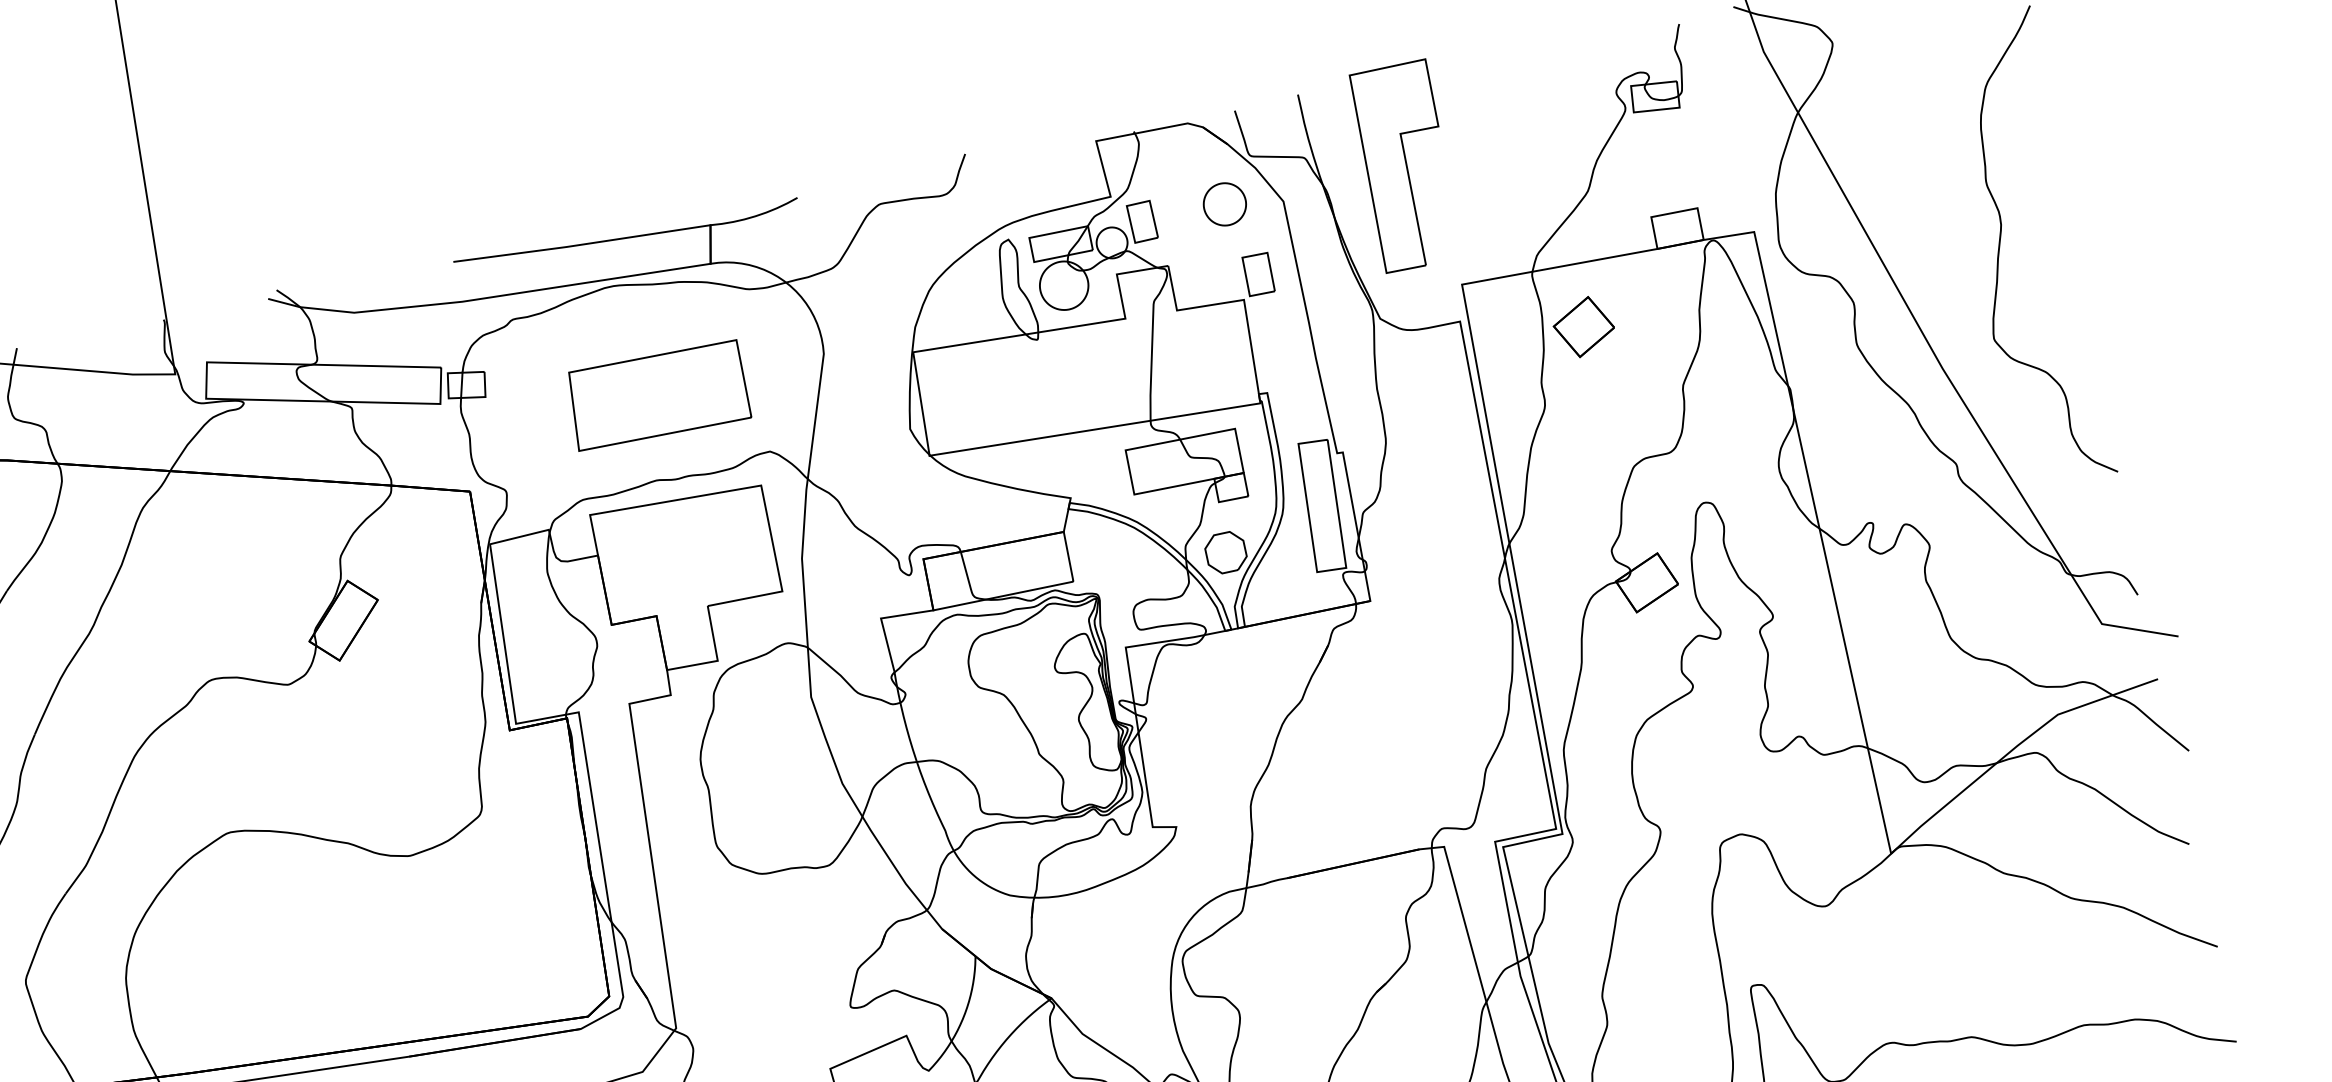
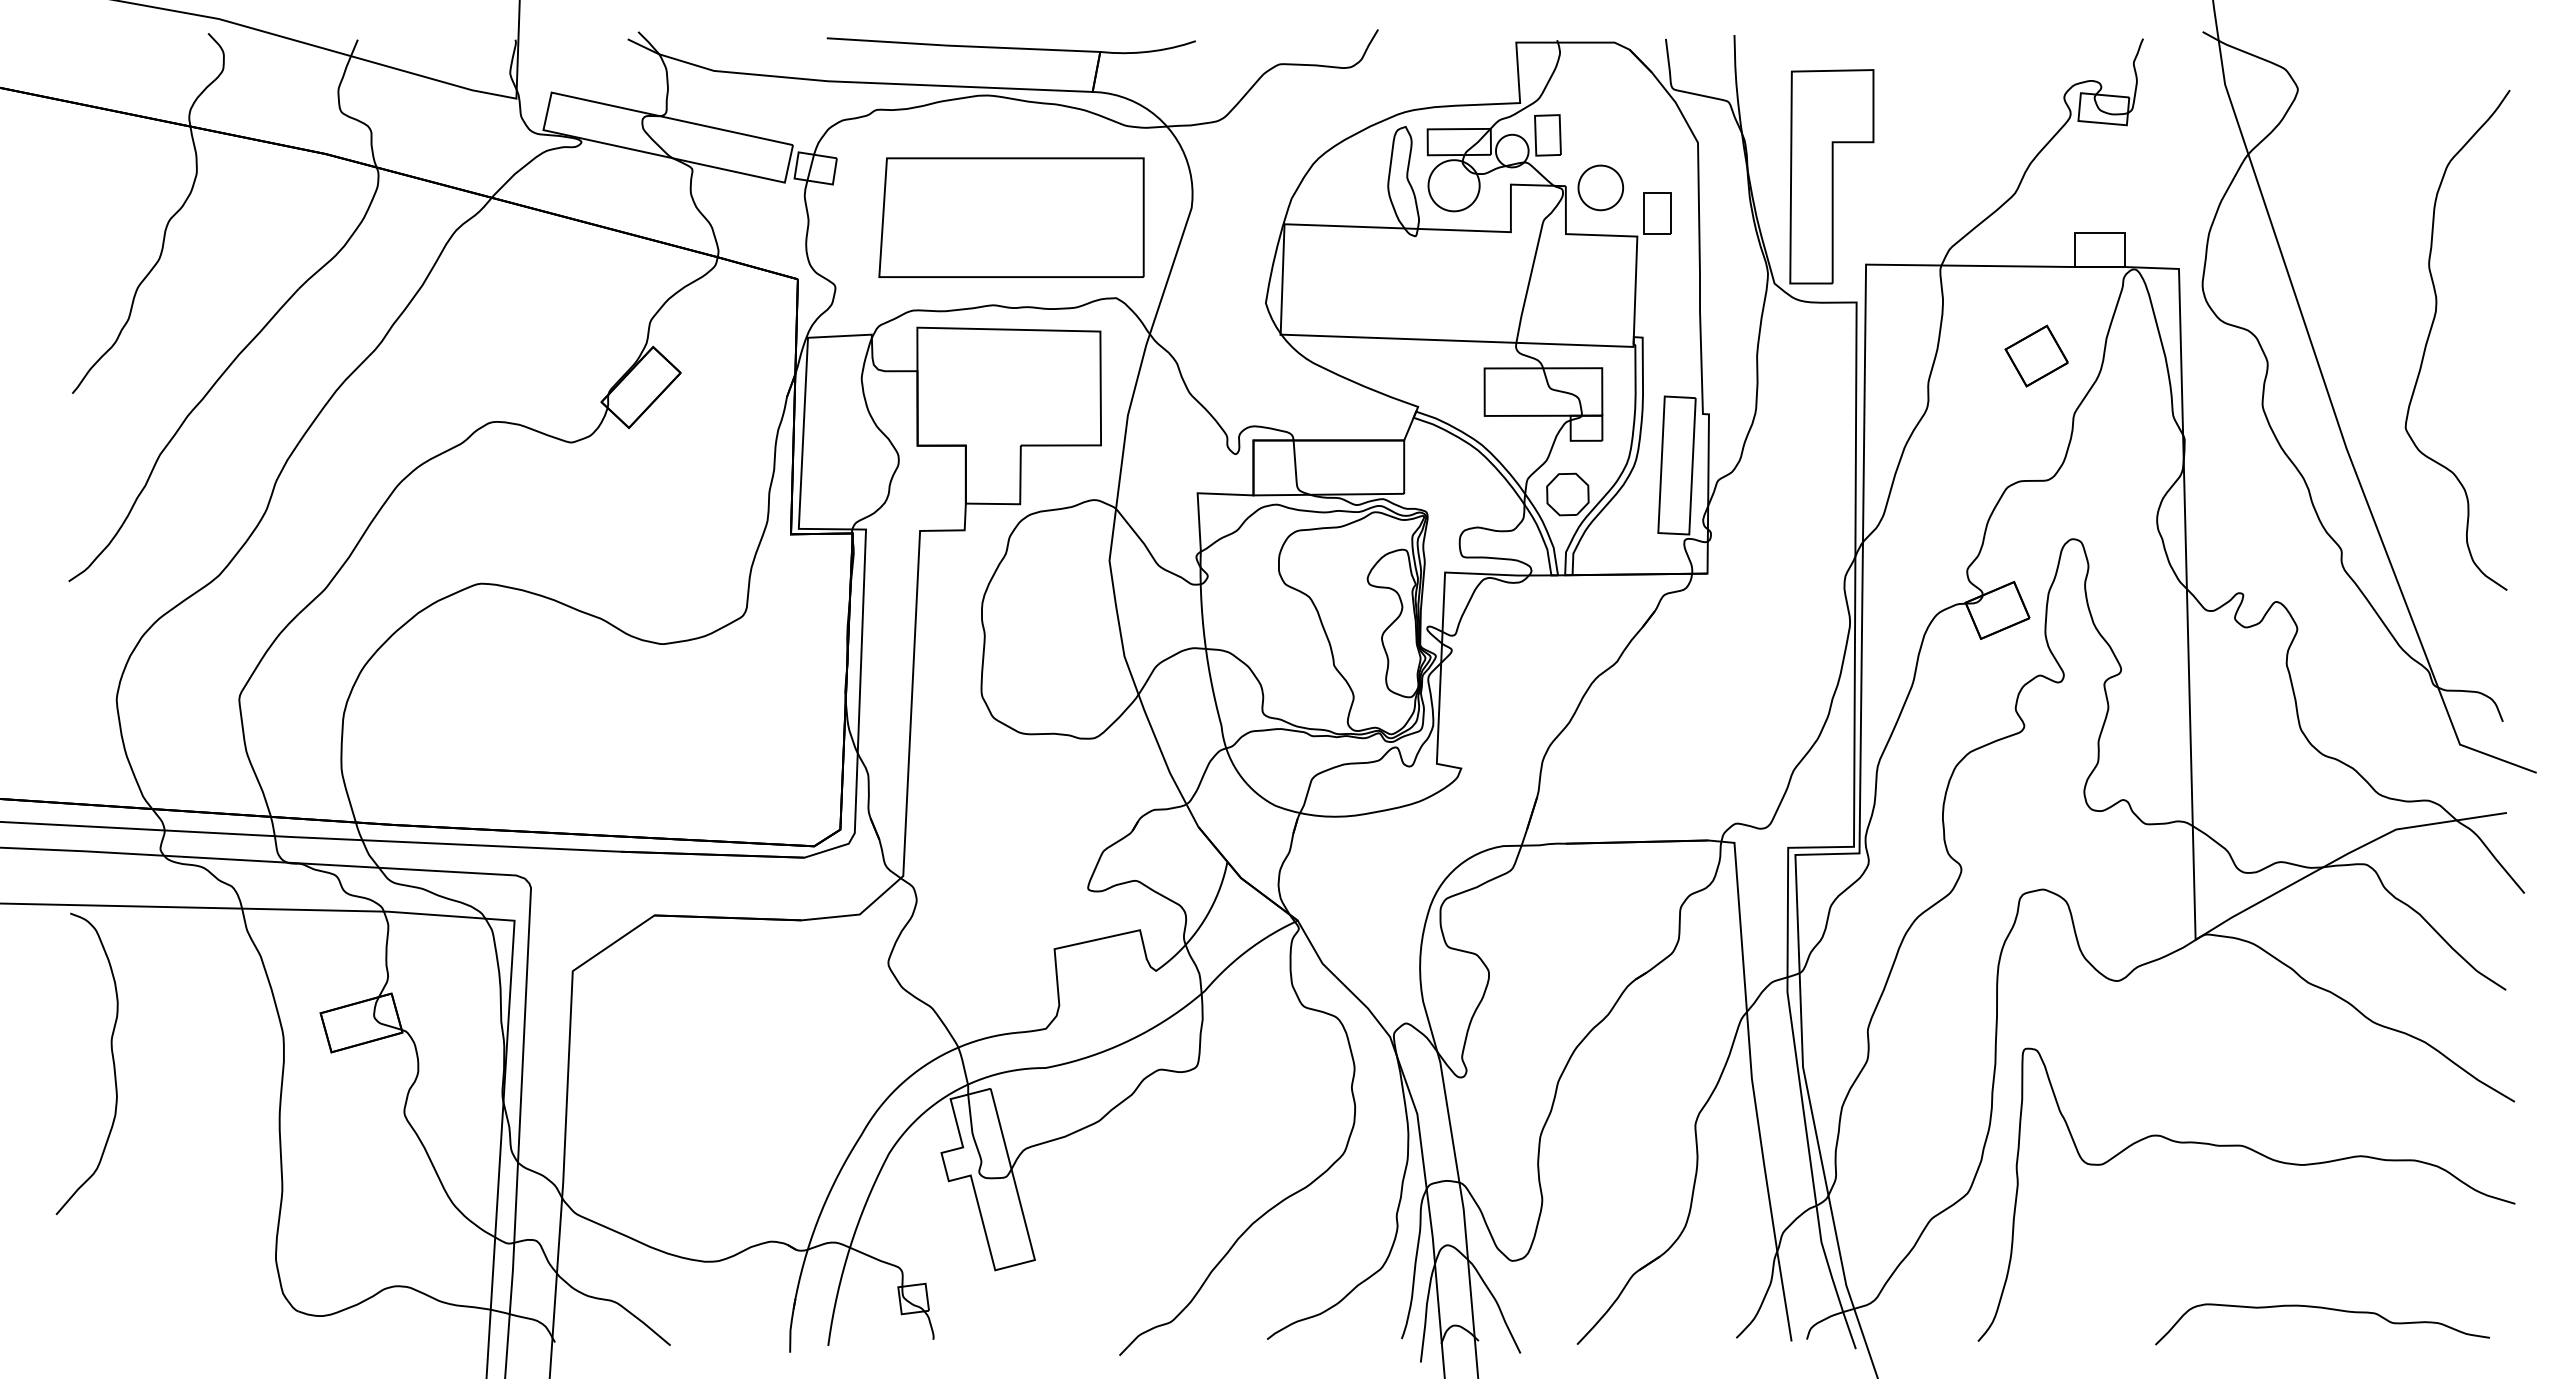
part: (1405, 165) -> (1831, 176), moved
part: (1224, 204) -> (1600, 187), moved
part: (1583, 326) -> (2036, 355), moved
part: (657, 395) -> (1011, 217), size x1.43

